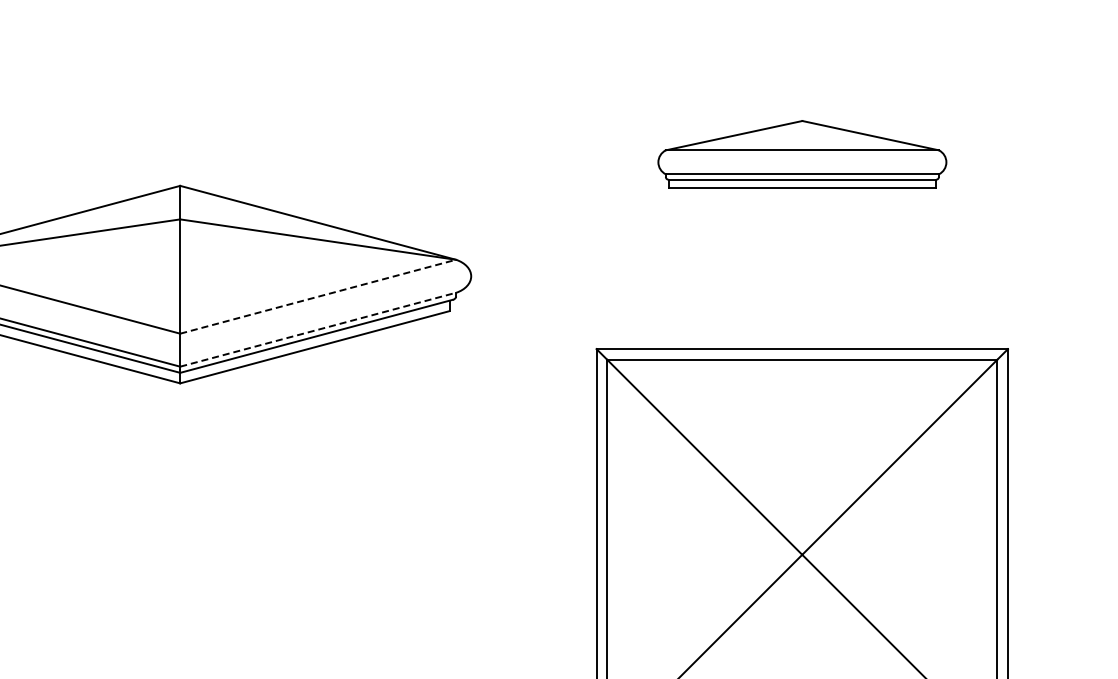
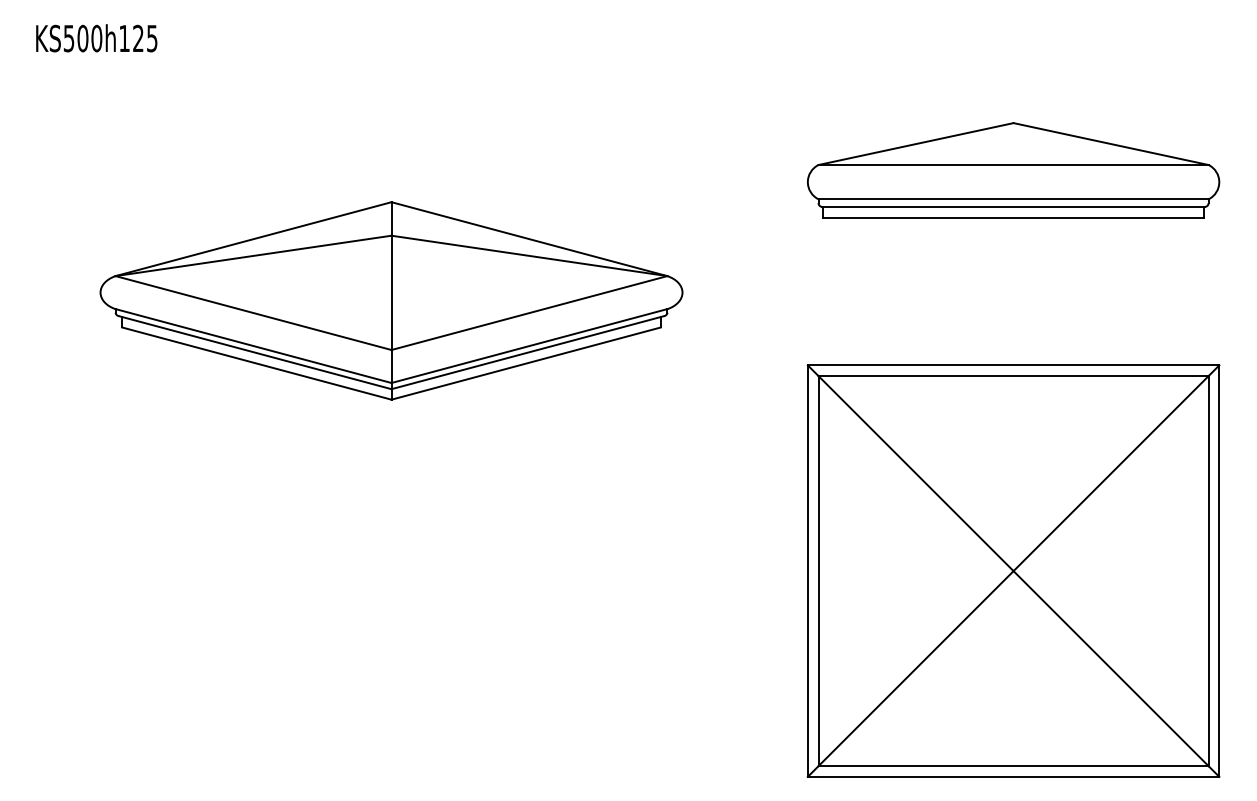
part: (802, 154) -> (1013, 170), size x1.43
line: (318, 297) -> (529, 313), dashed -> solid
line: (318, 330) -> (529, 346), dashed -> solid

